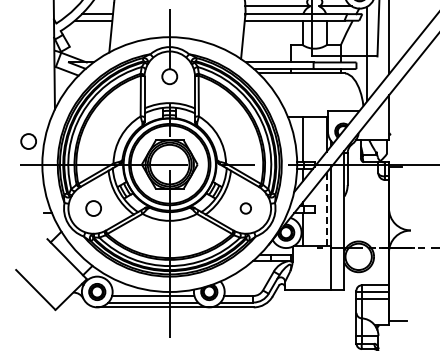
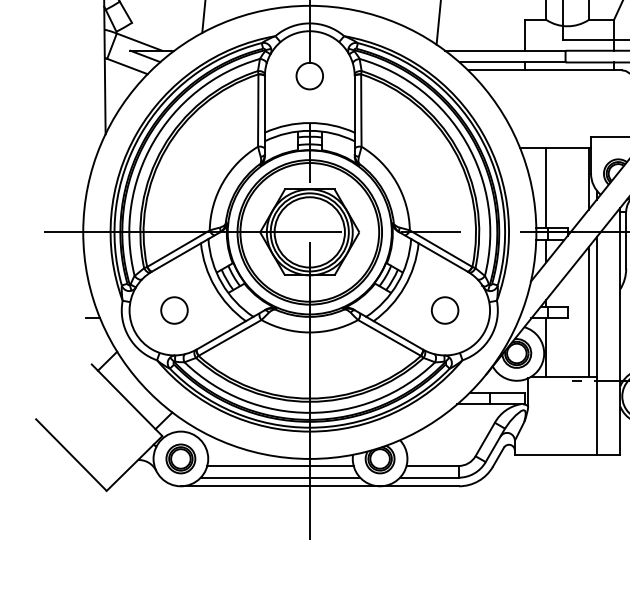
circle: (28, 141) -> (58, 191), removed
circle: (245, 208) -> (444, 310), size x1.43
line: (326, 209) -> (588, 312), dashed -> solid

